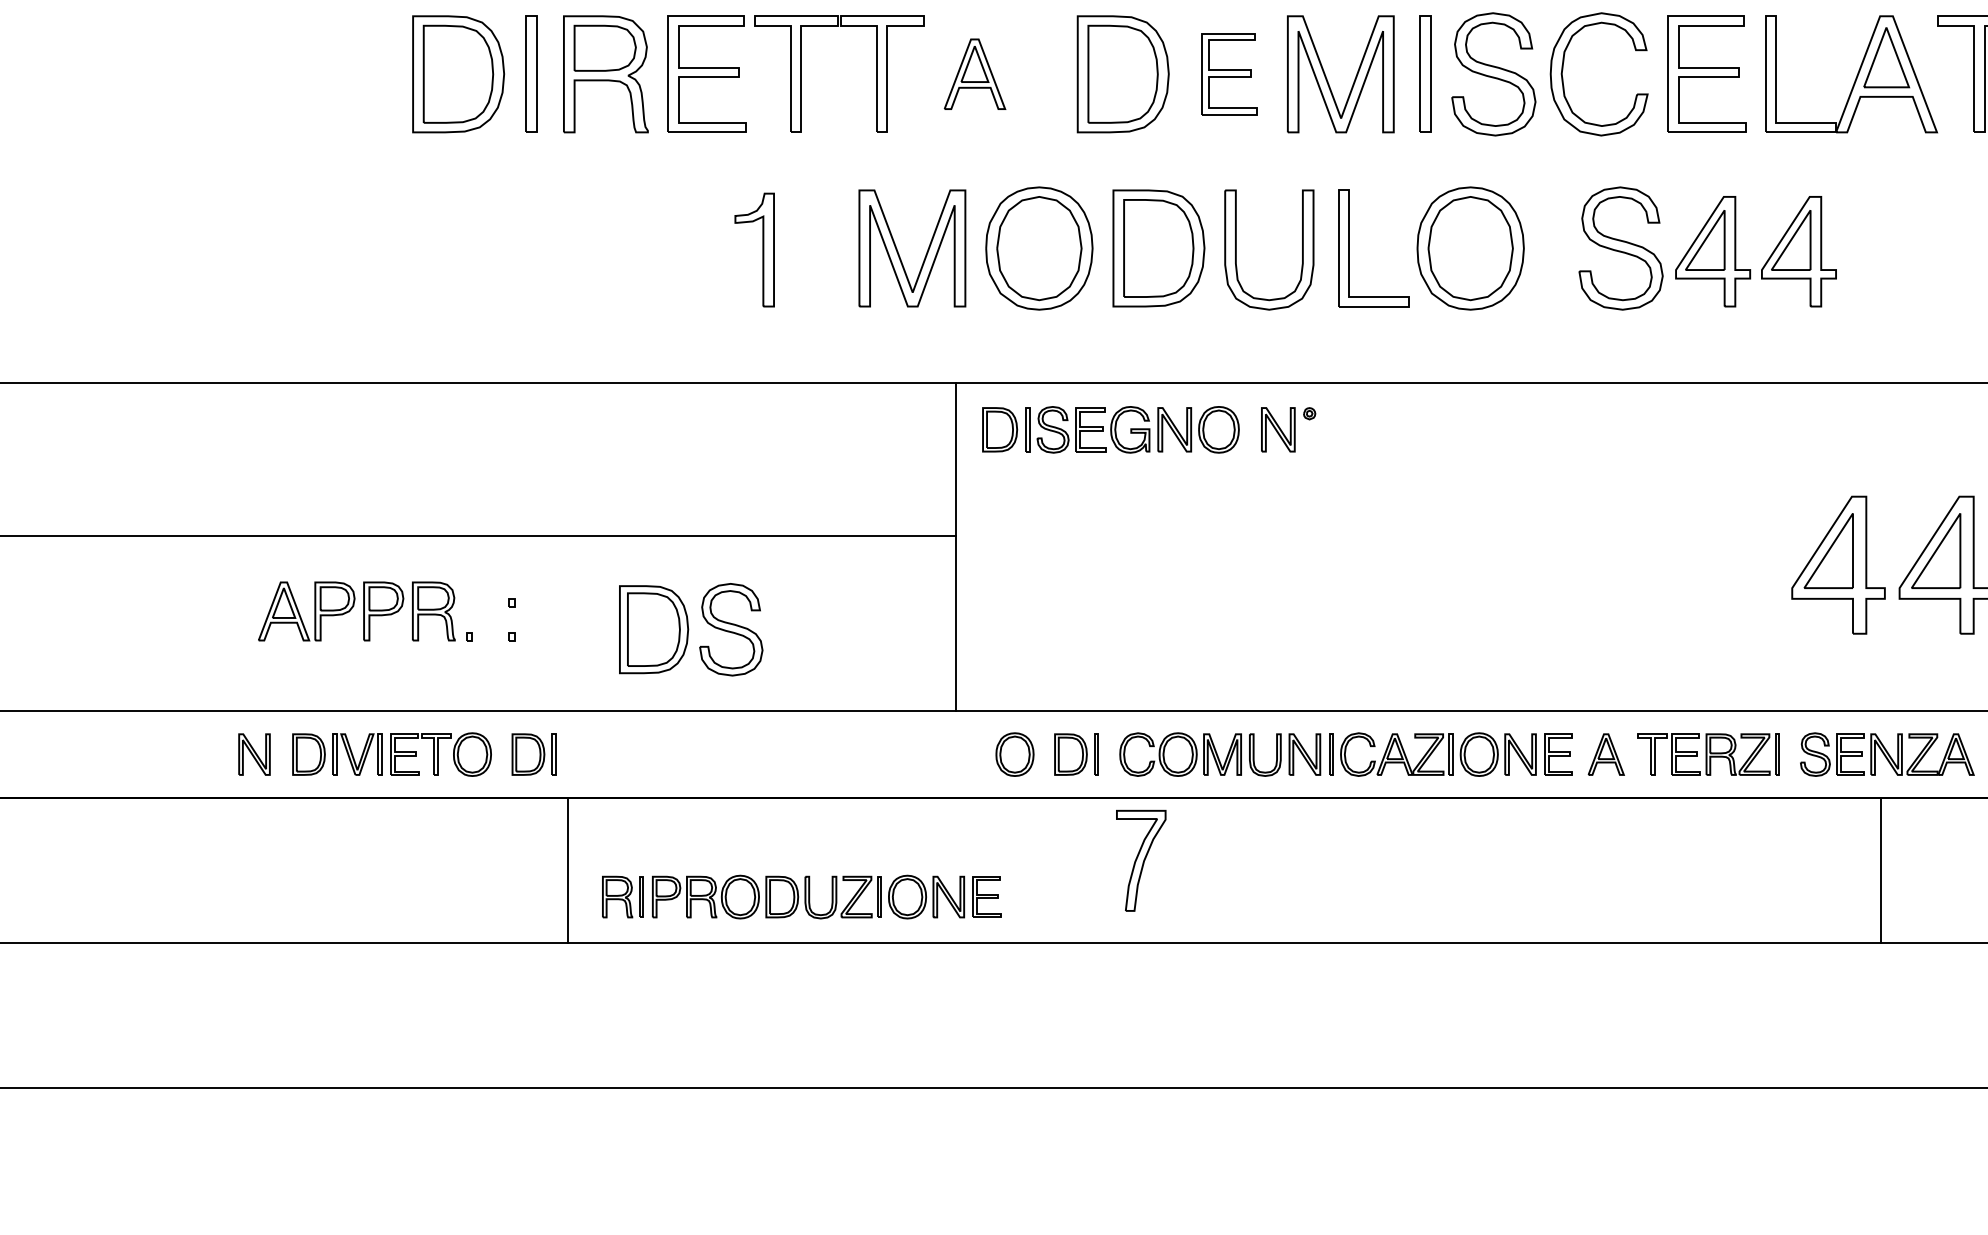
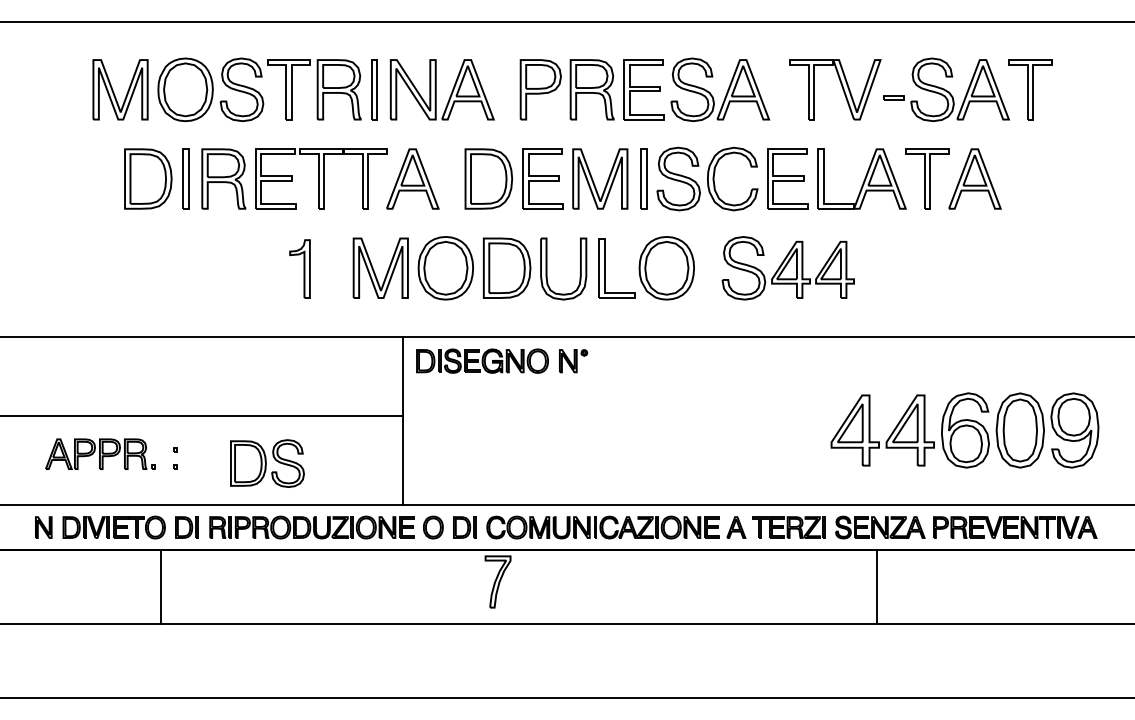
part: (974, 73) -> (412, 178), size x1.67
part: (1227, 73) -> (542, 178), size x1.43
line: (568, 869) -> (161, 586), moved
part: (800, 896) -> (311, 527), moved

